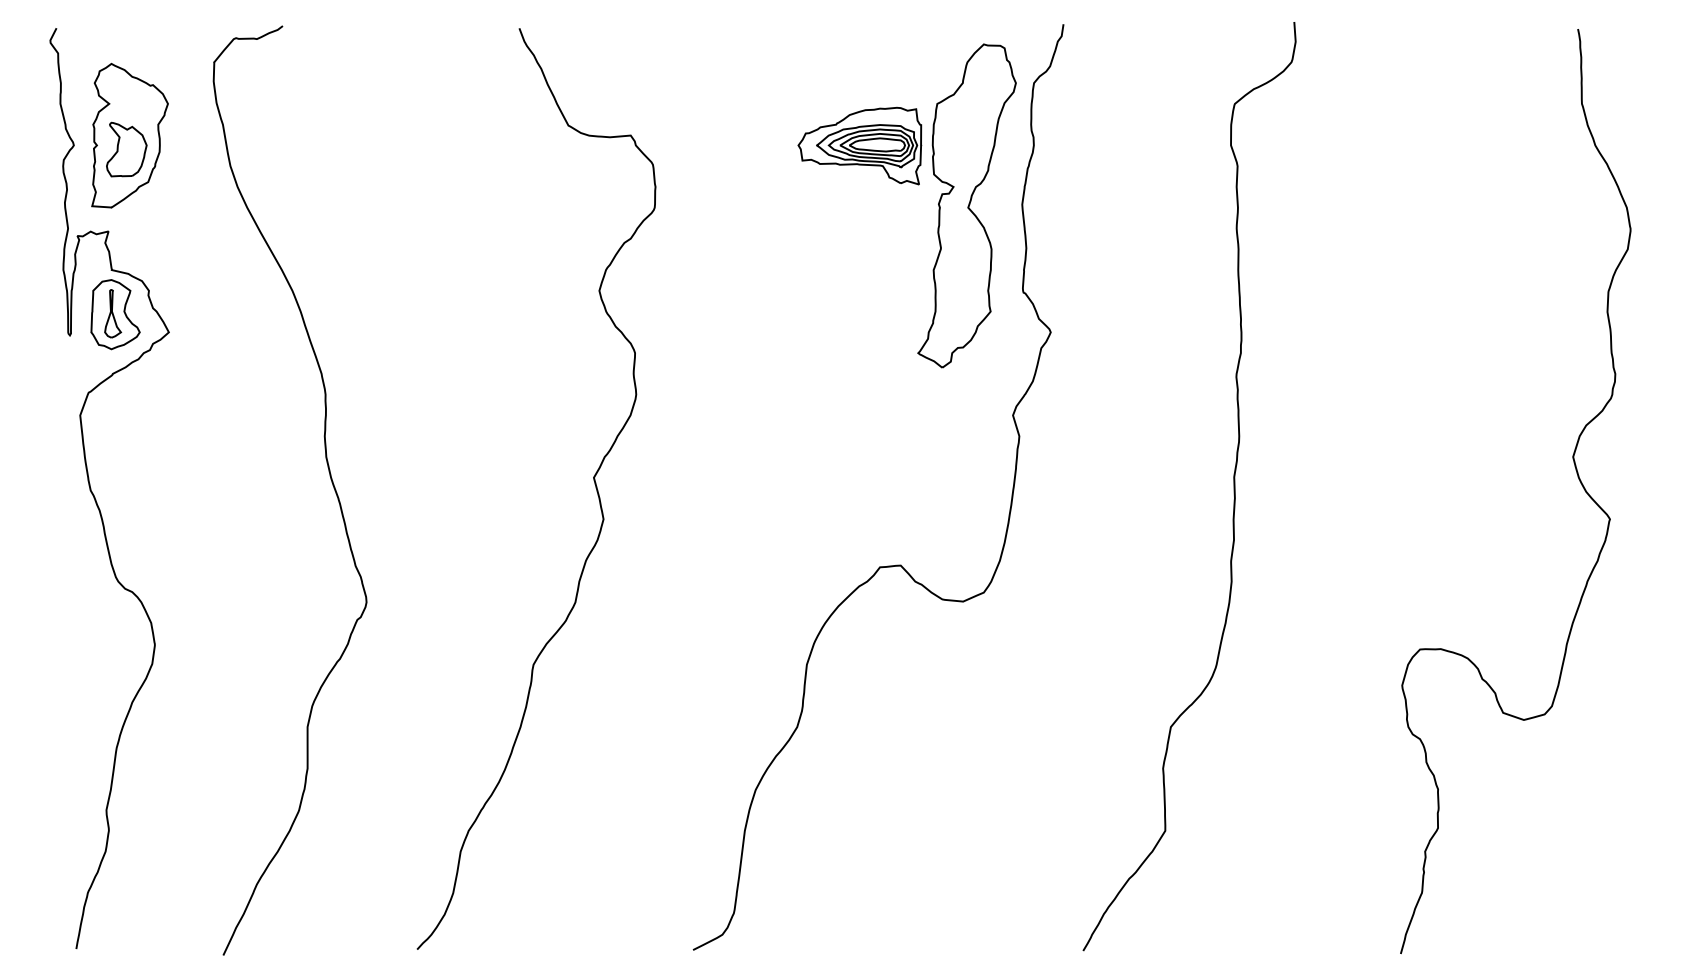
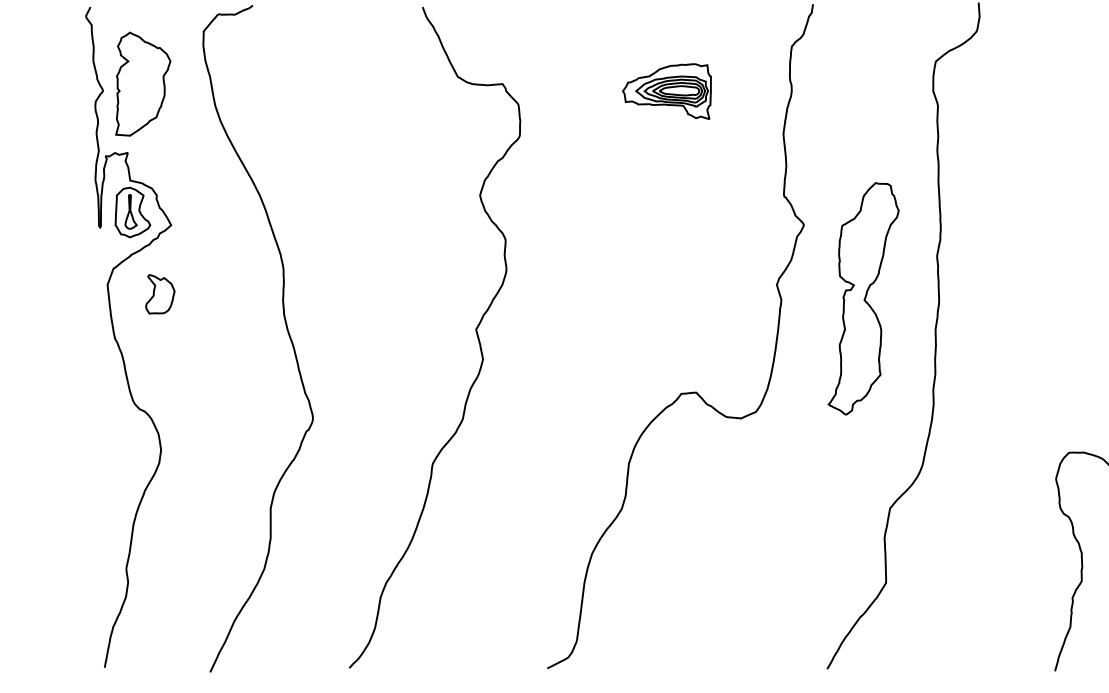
part: (126, 149) -> (160, 294), moved
part: (966, 205) -> (863, 298), moved

